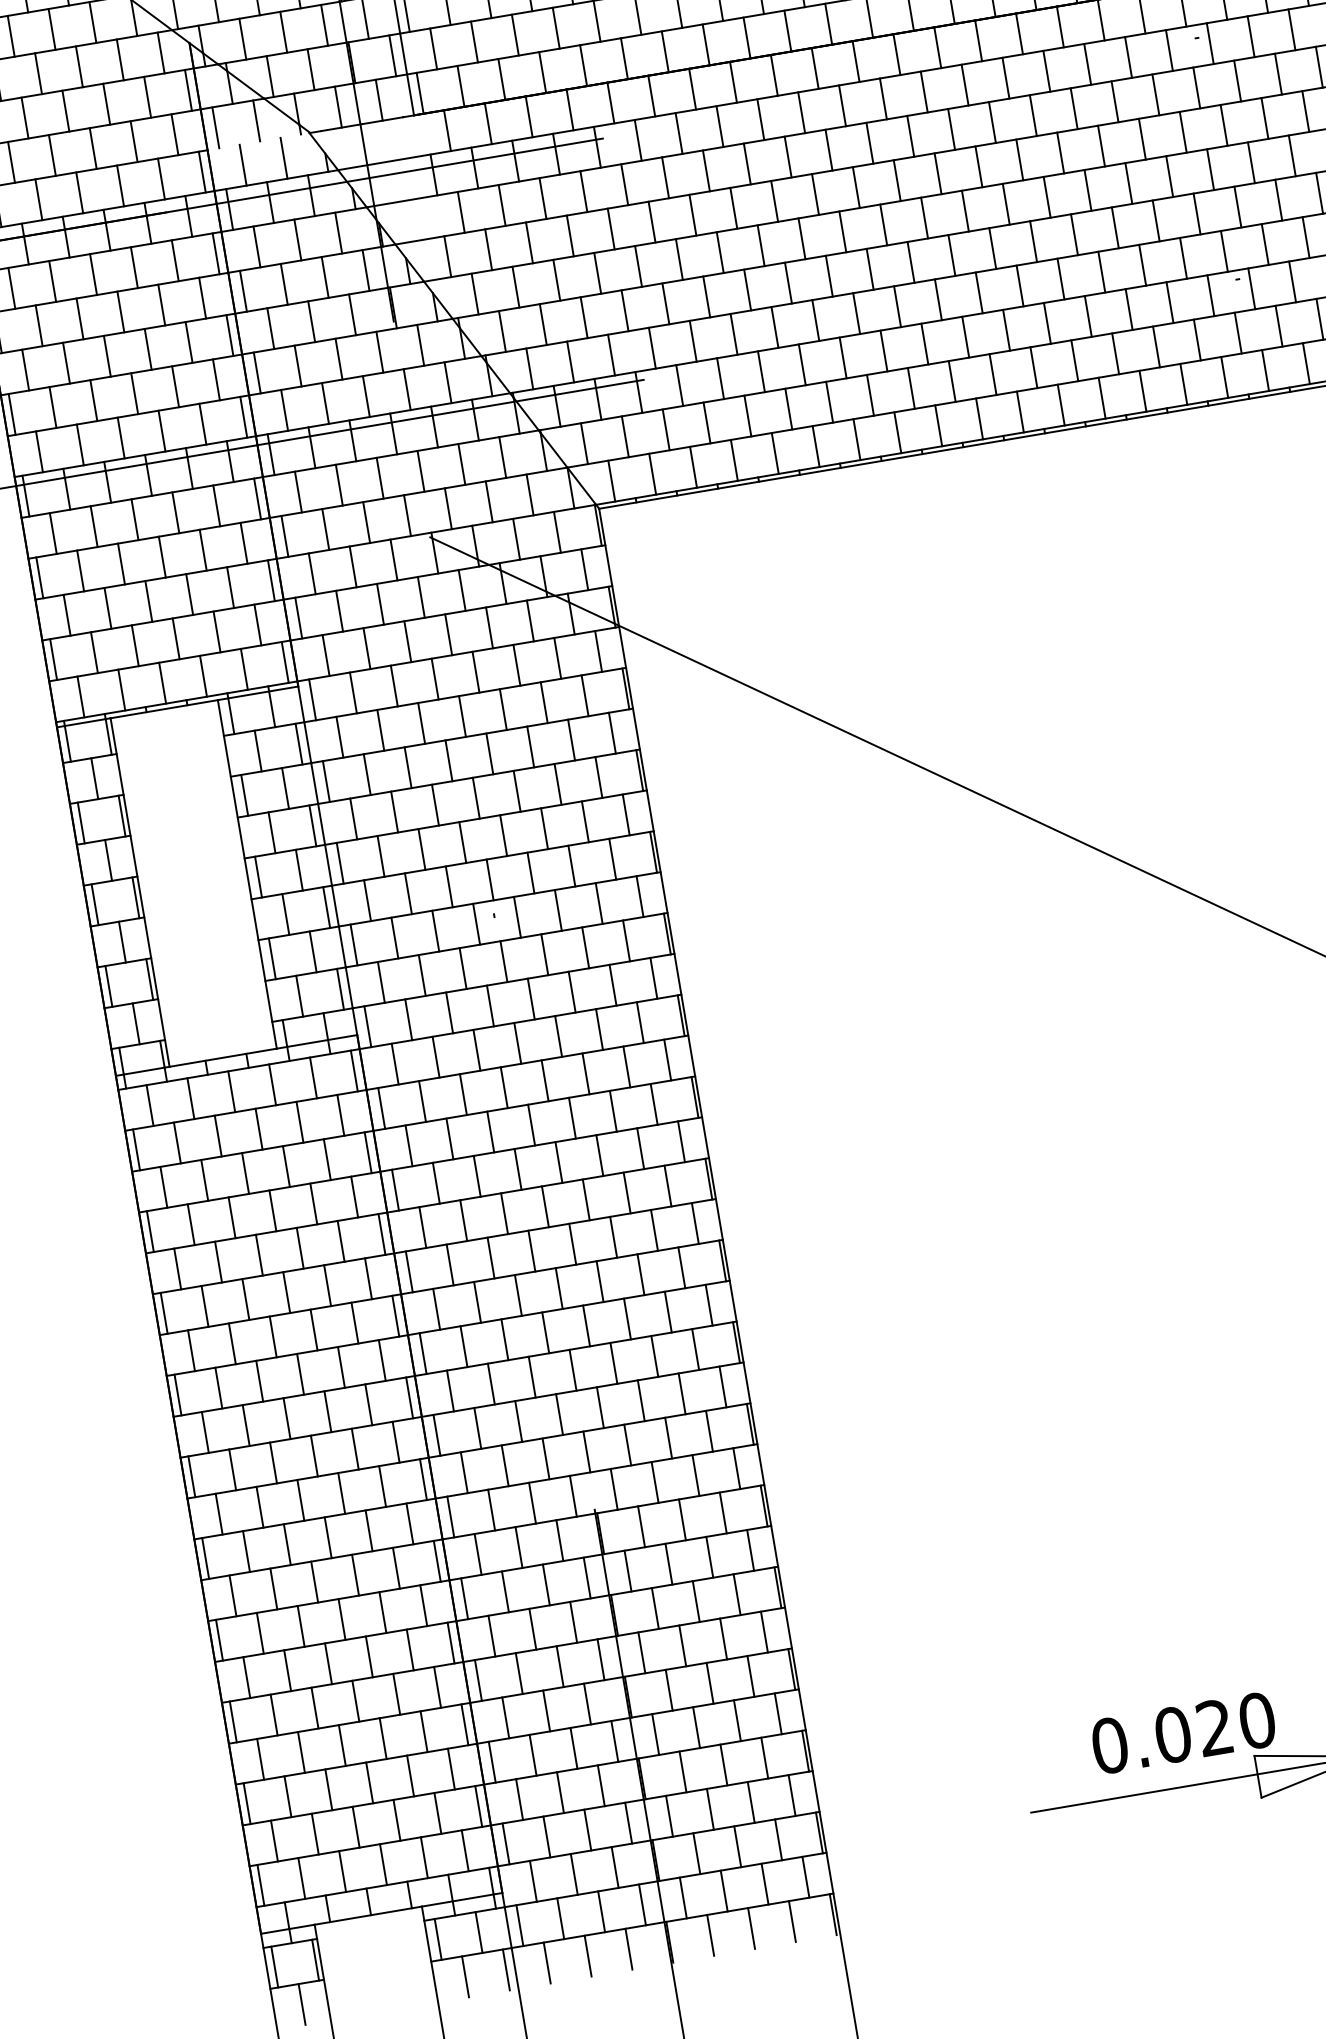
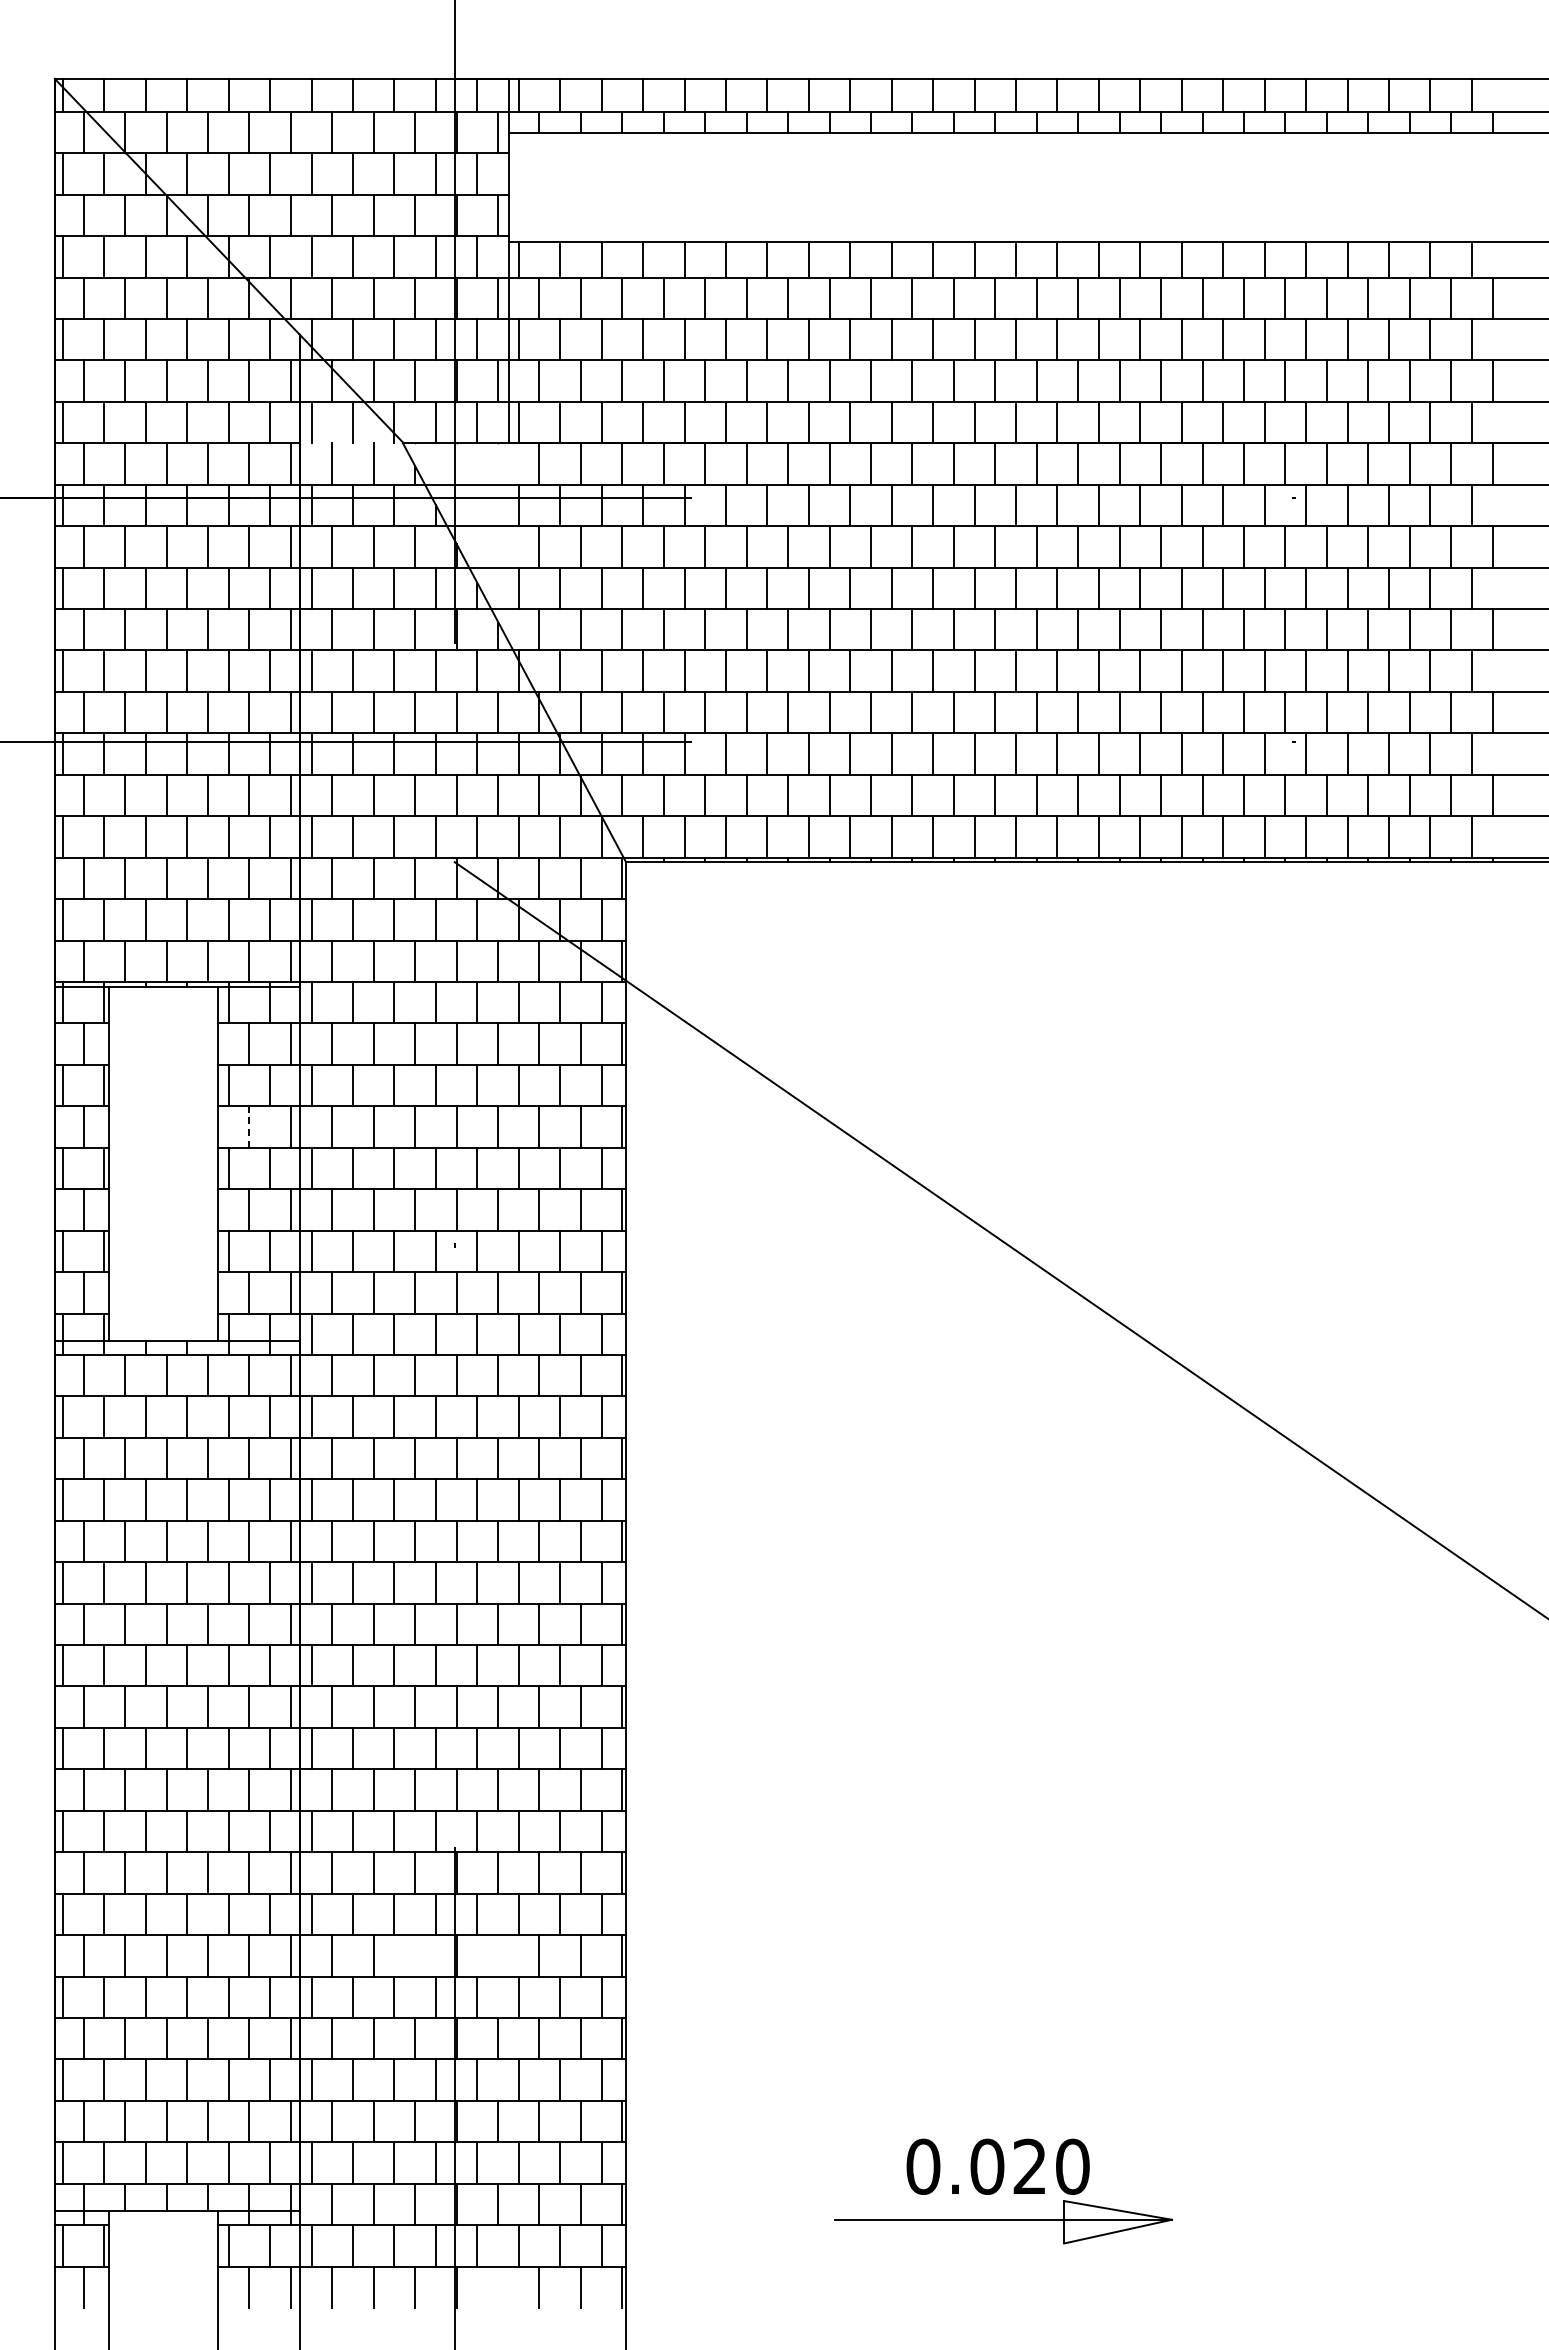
line: (272, 833) -> (249, 1127), solid -> dashed
line: (655, 1608) -> (498, 1955), removed
line: (573, 1621) -> (415, 1955), removed
line: (711, 1935) -> (498, 2287), removed

